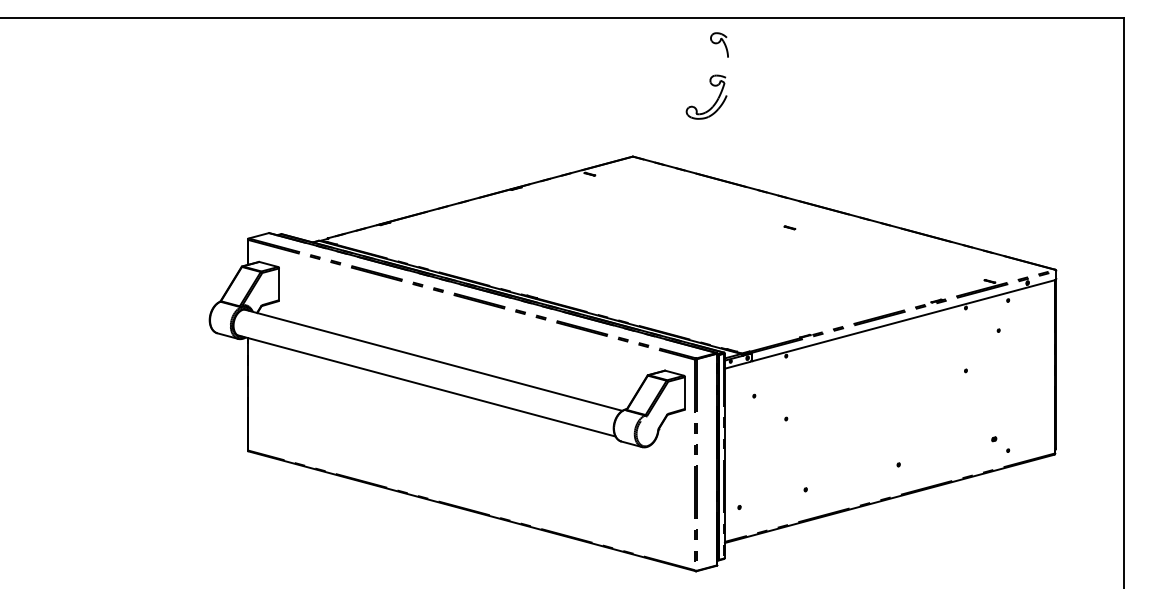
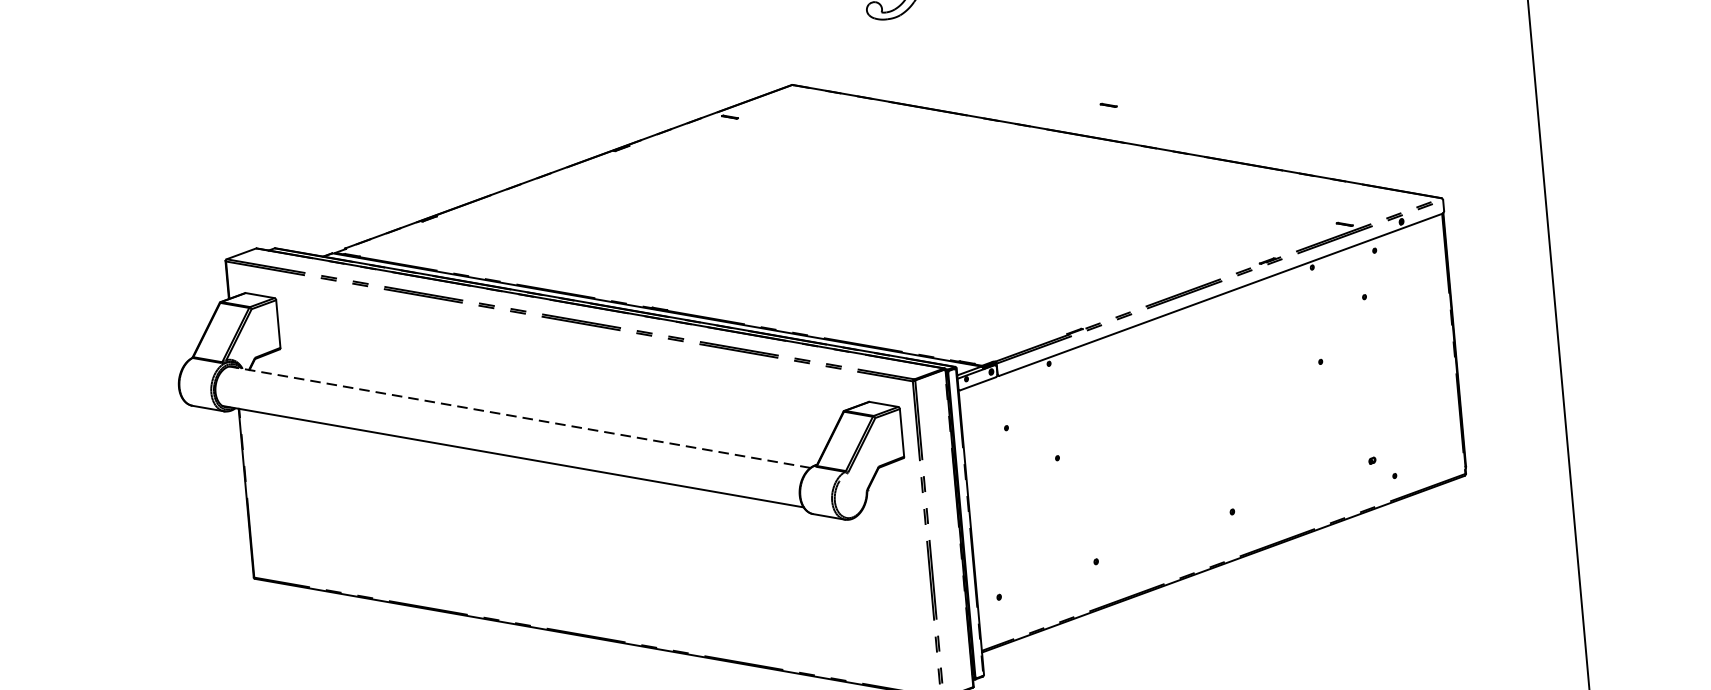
part: (789, 227) -> (1108, 104), moved
line: (433, 360) -> (520, 417), solid -> dashed

